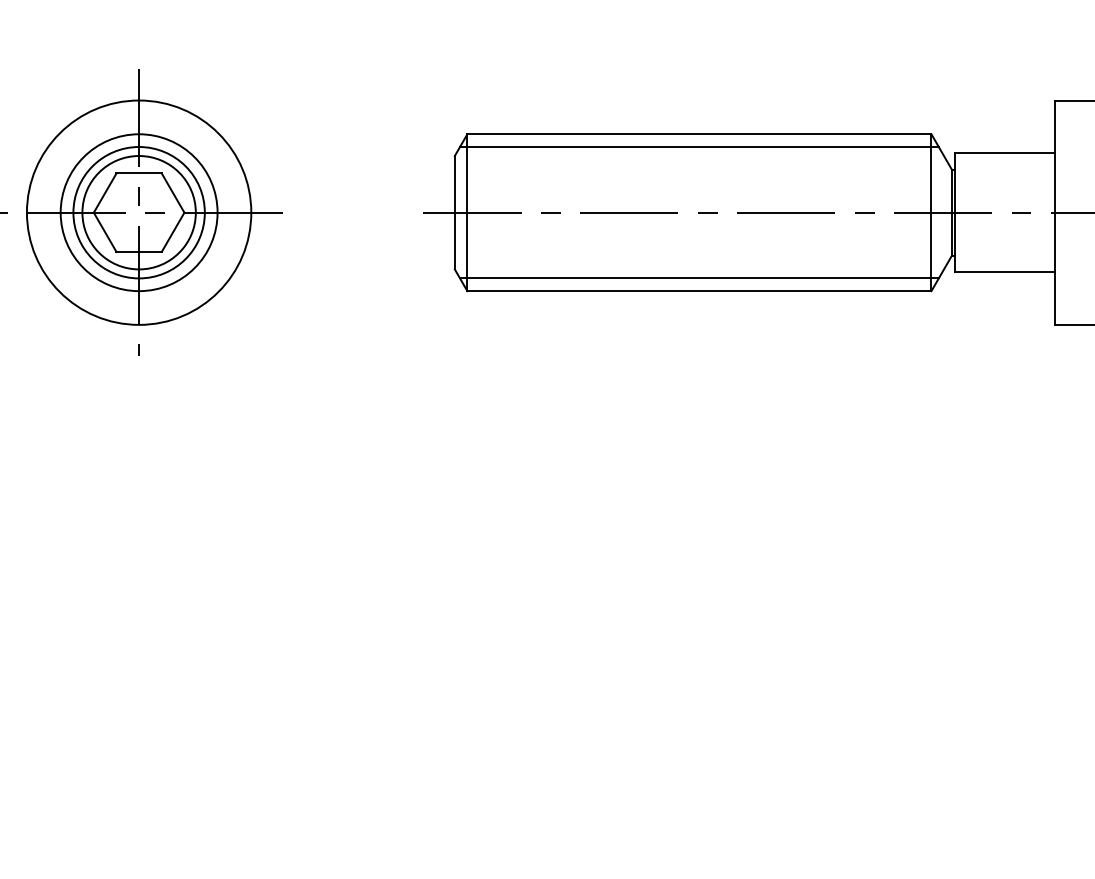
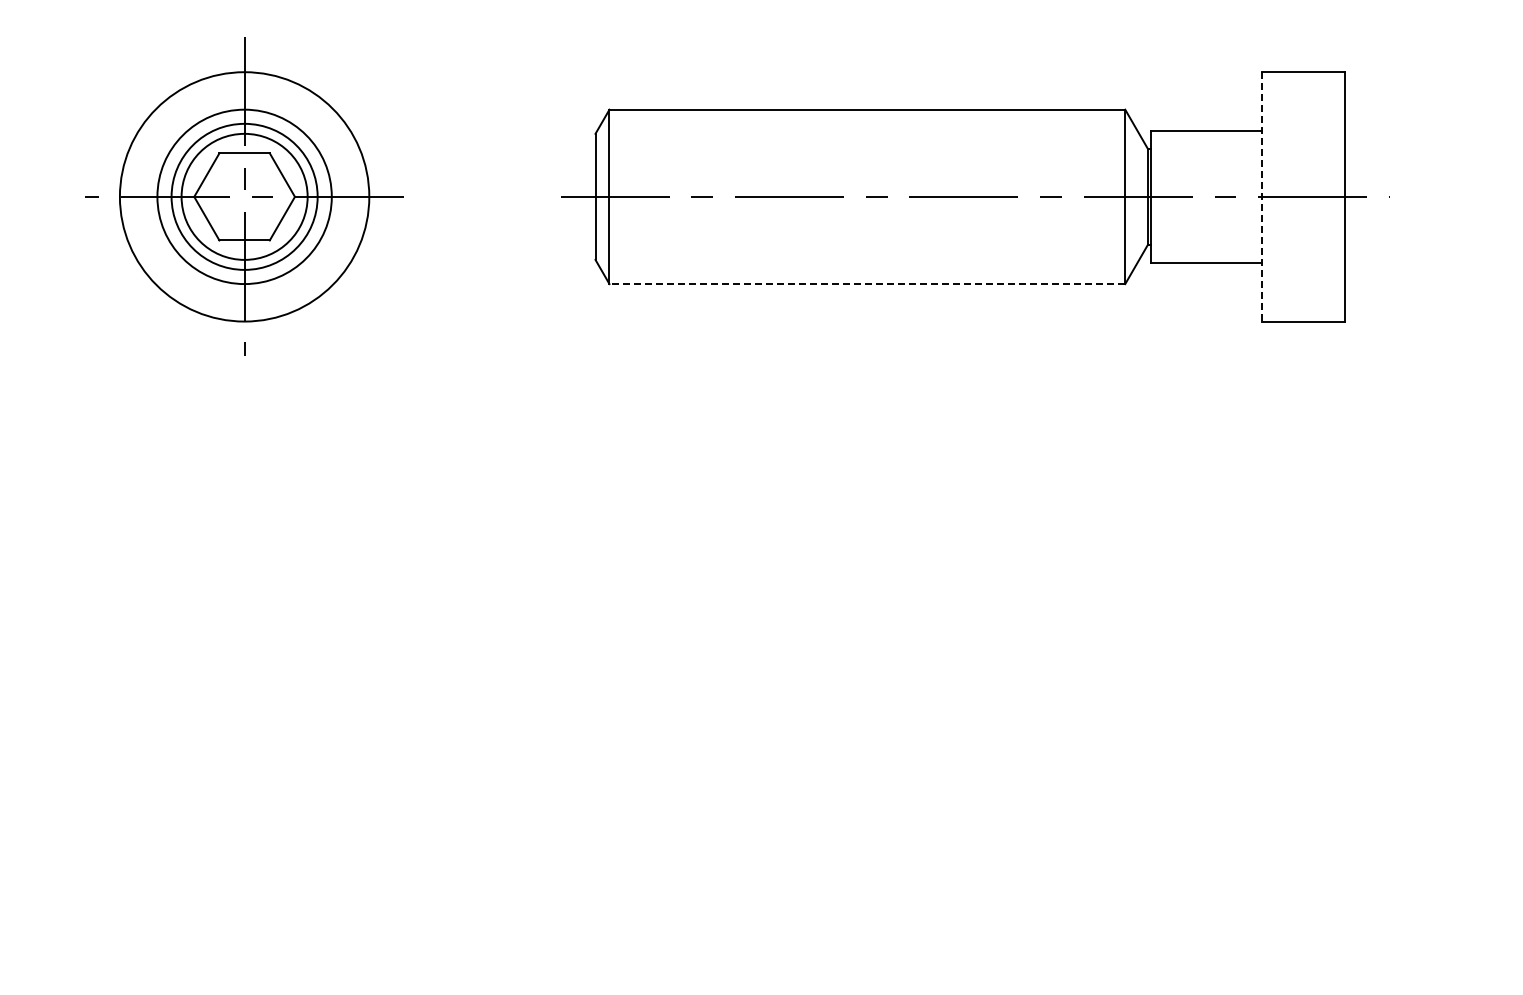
line: (699, 146) -> (867, 123), removed
line: (1054, 212) -> (1262, 196), solid -> dashed
line: (699, 278) -> (867, 269), removed
line: (699, 291) -> (867, 284), solid -> dashed

